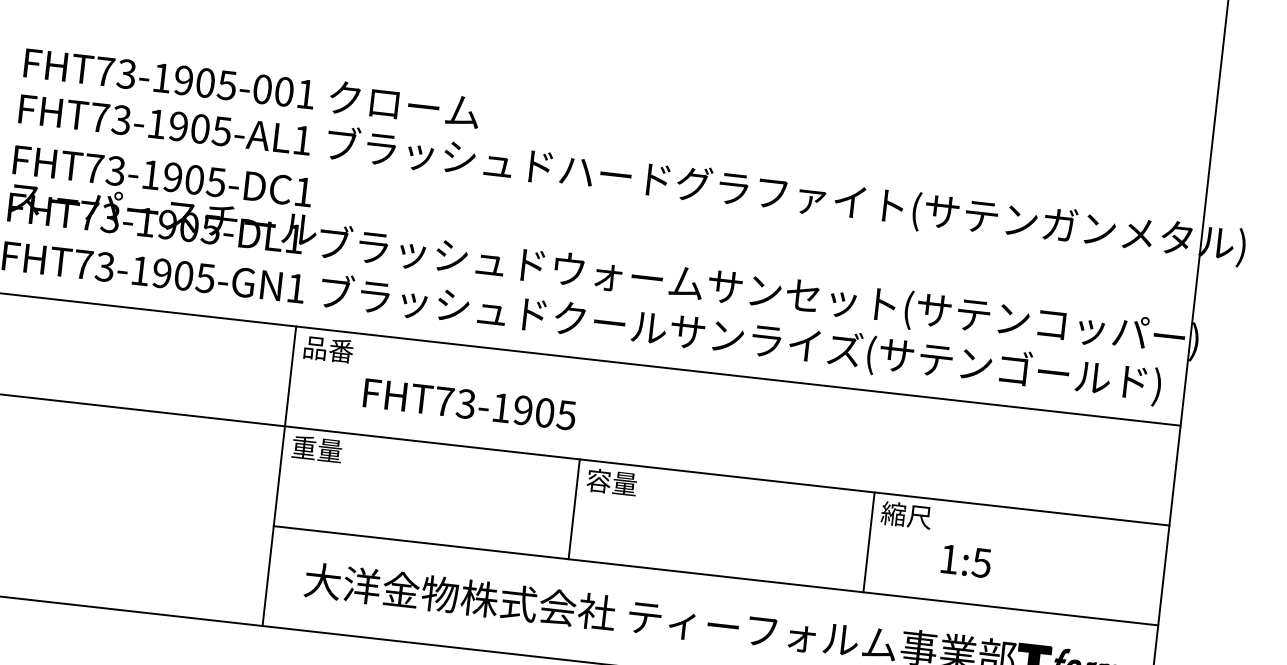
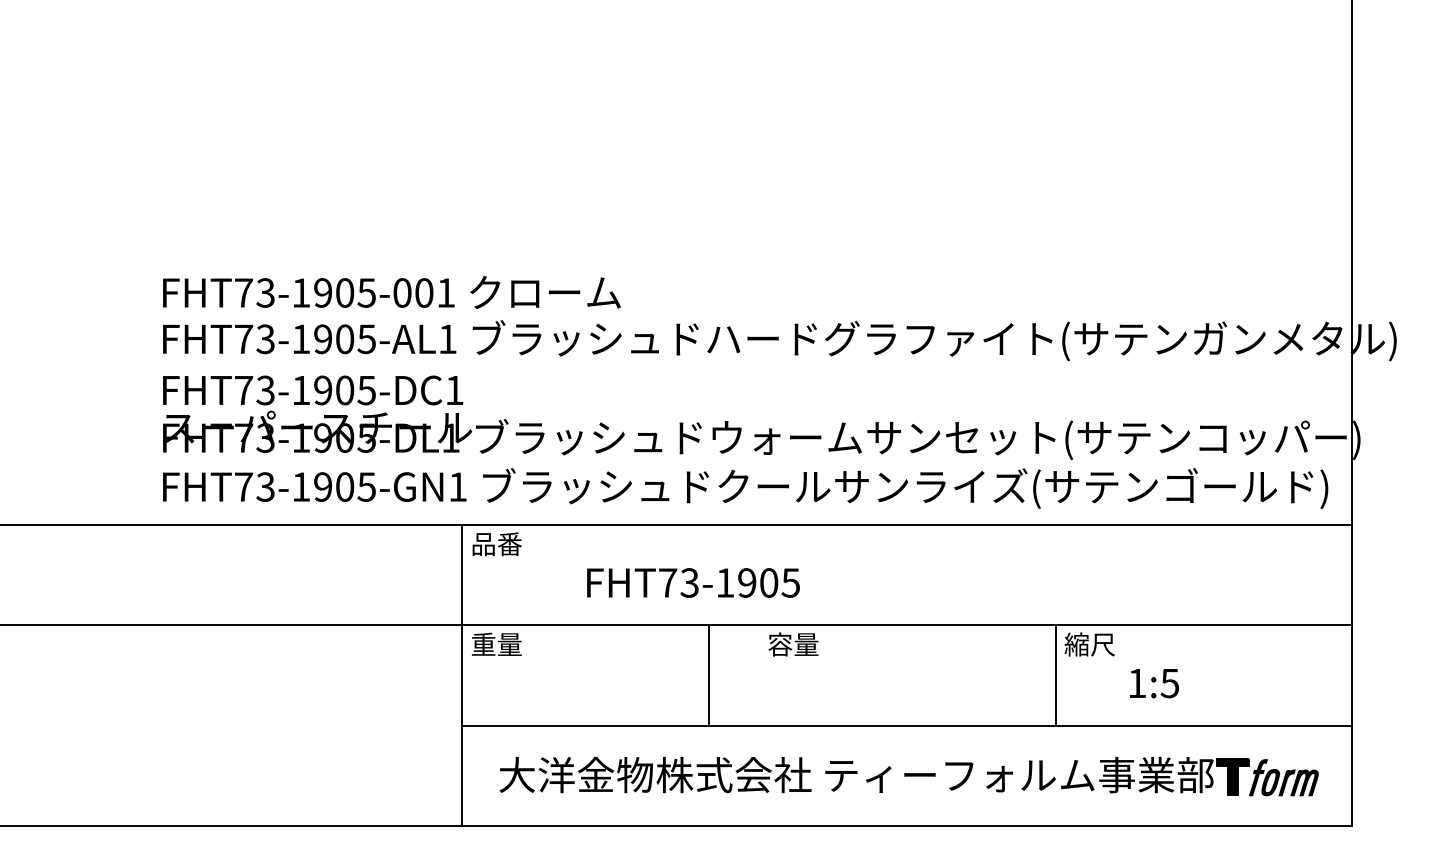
text: (469, 403) -> (693, 582), moved
line: (573, 509) -> (708, 675), moved

